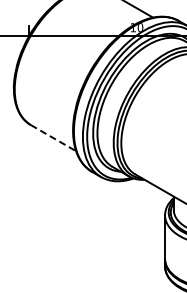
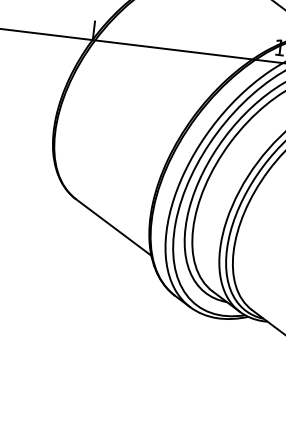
line: (53, 138) -> (113, 228), dashed -> solid

